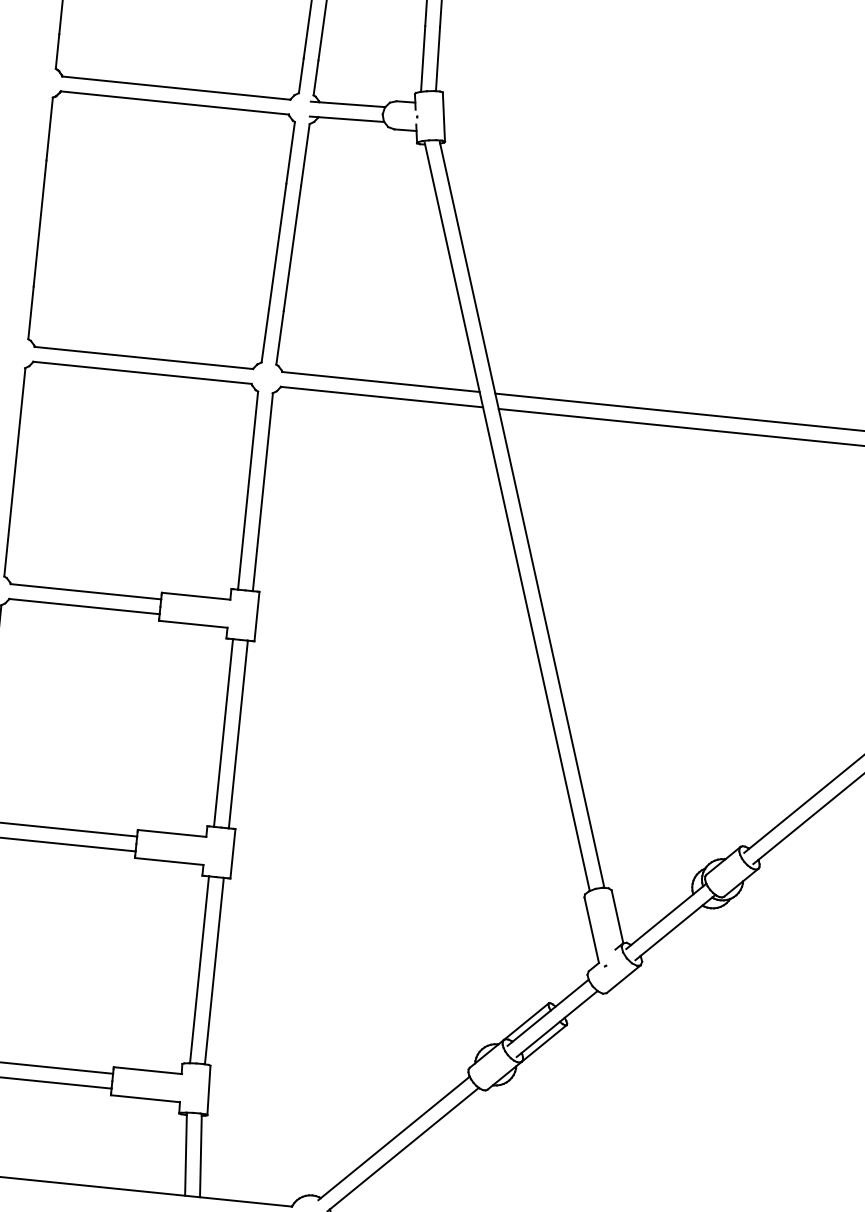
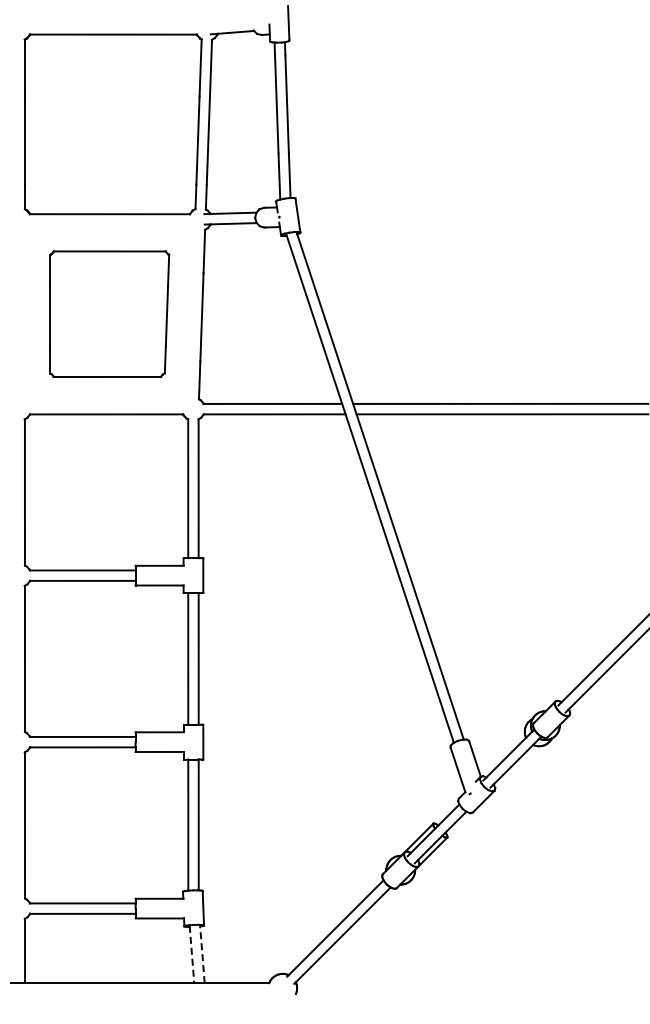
part: (161, 229) -> (109, 313), size x0.7
line: (185, 1154) -> (191, 954), solid -> dashed
line: (201, 1156) -> (202, 954), solid -> dashed

